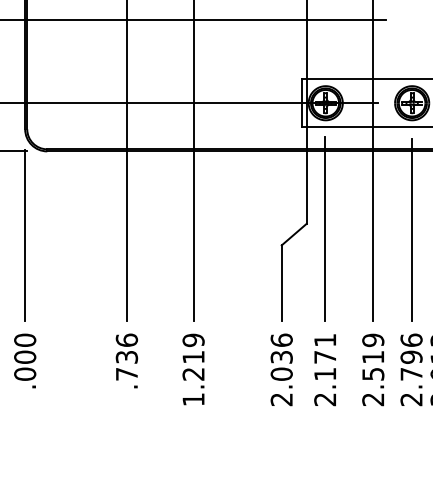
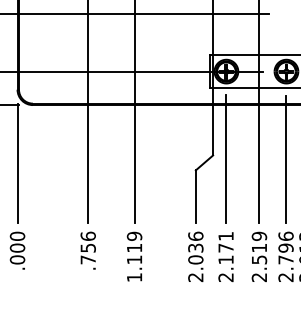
text: (125, 356) -> (87, 247), .736 -> .756
text: (192, 373) -> (133, 259), 1.219 -> 1.119

